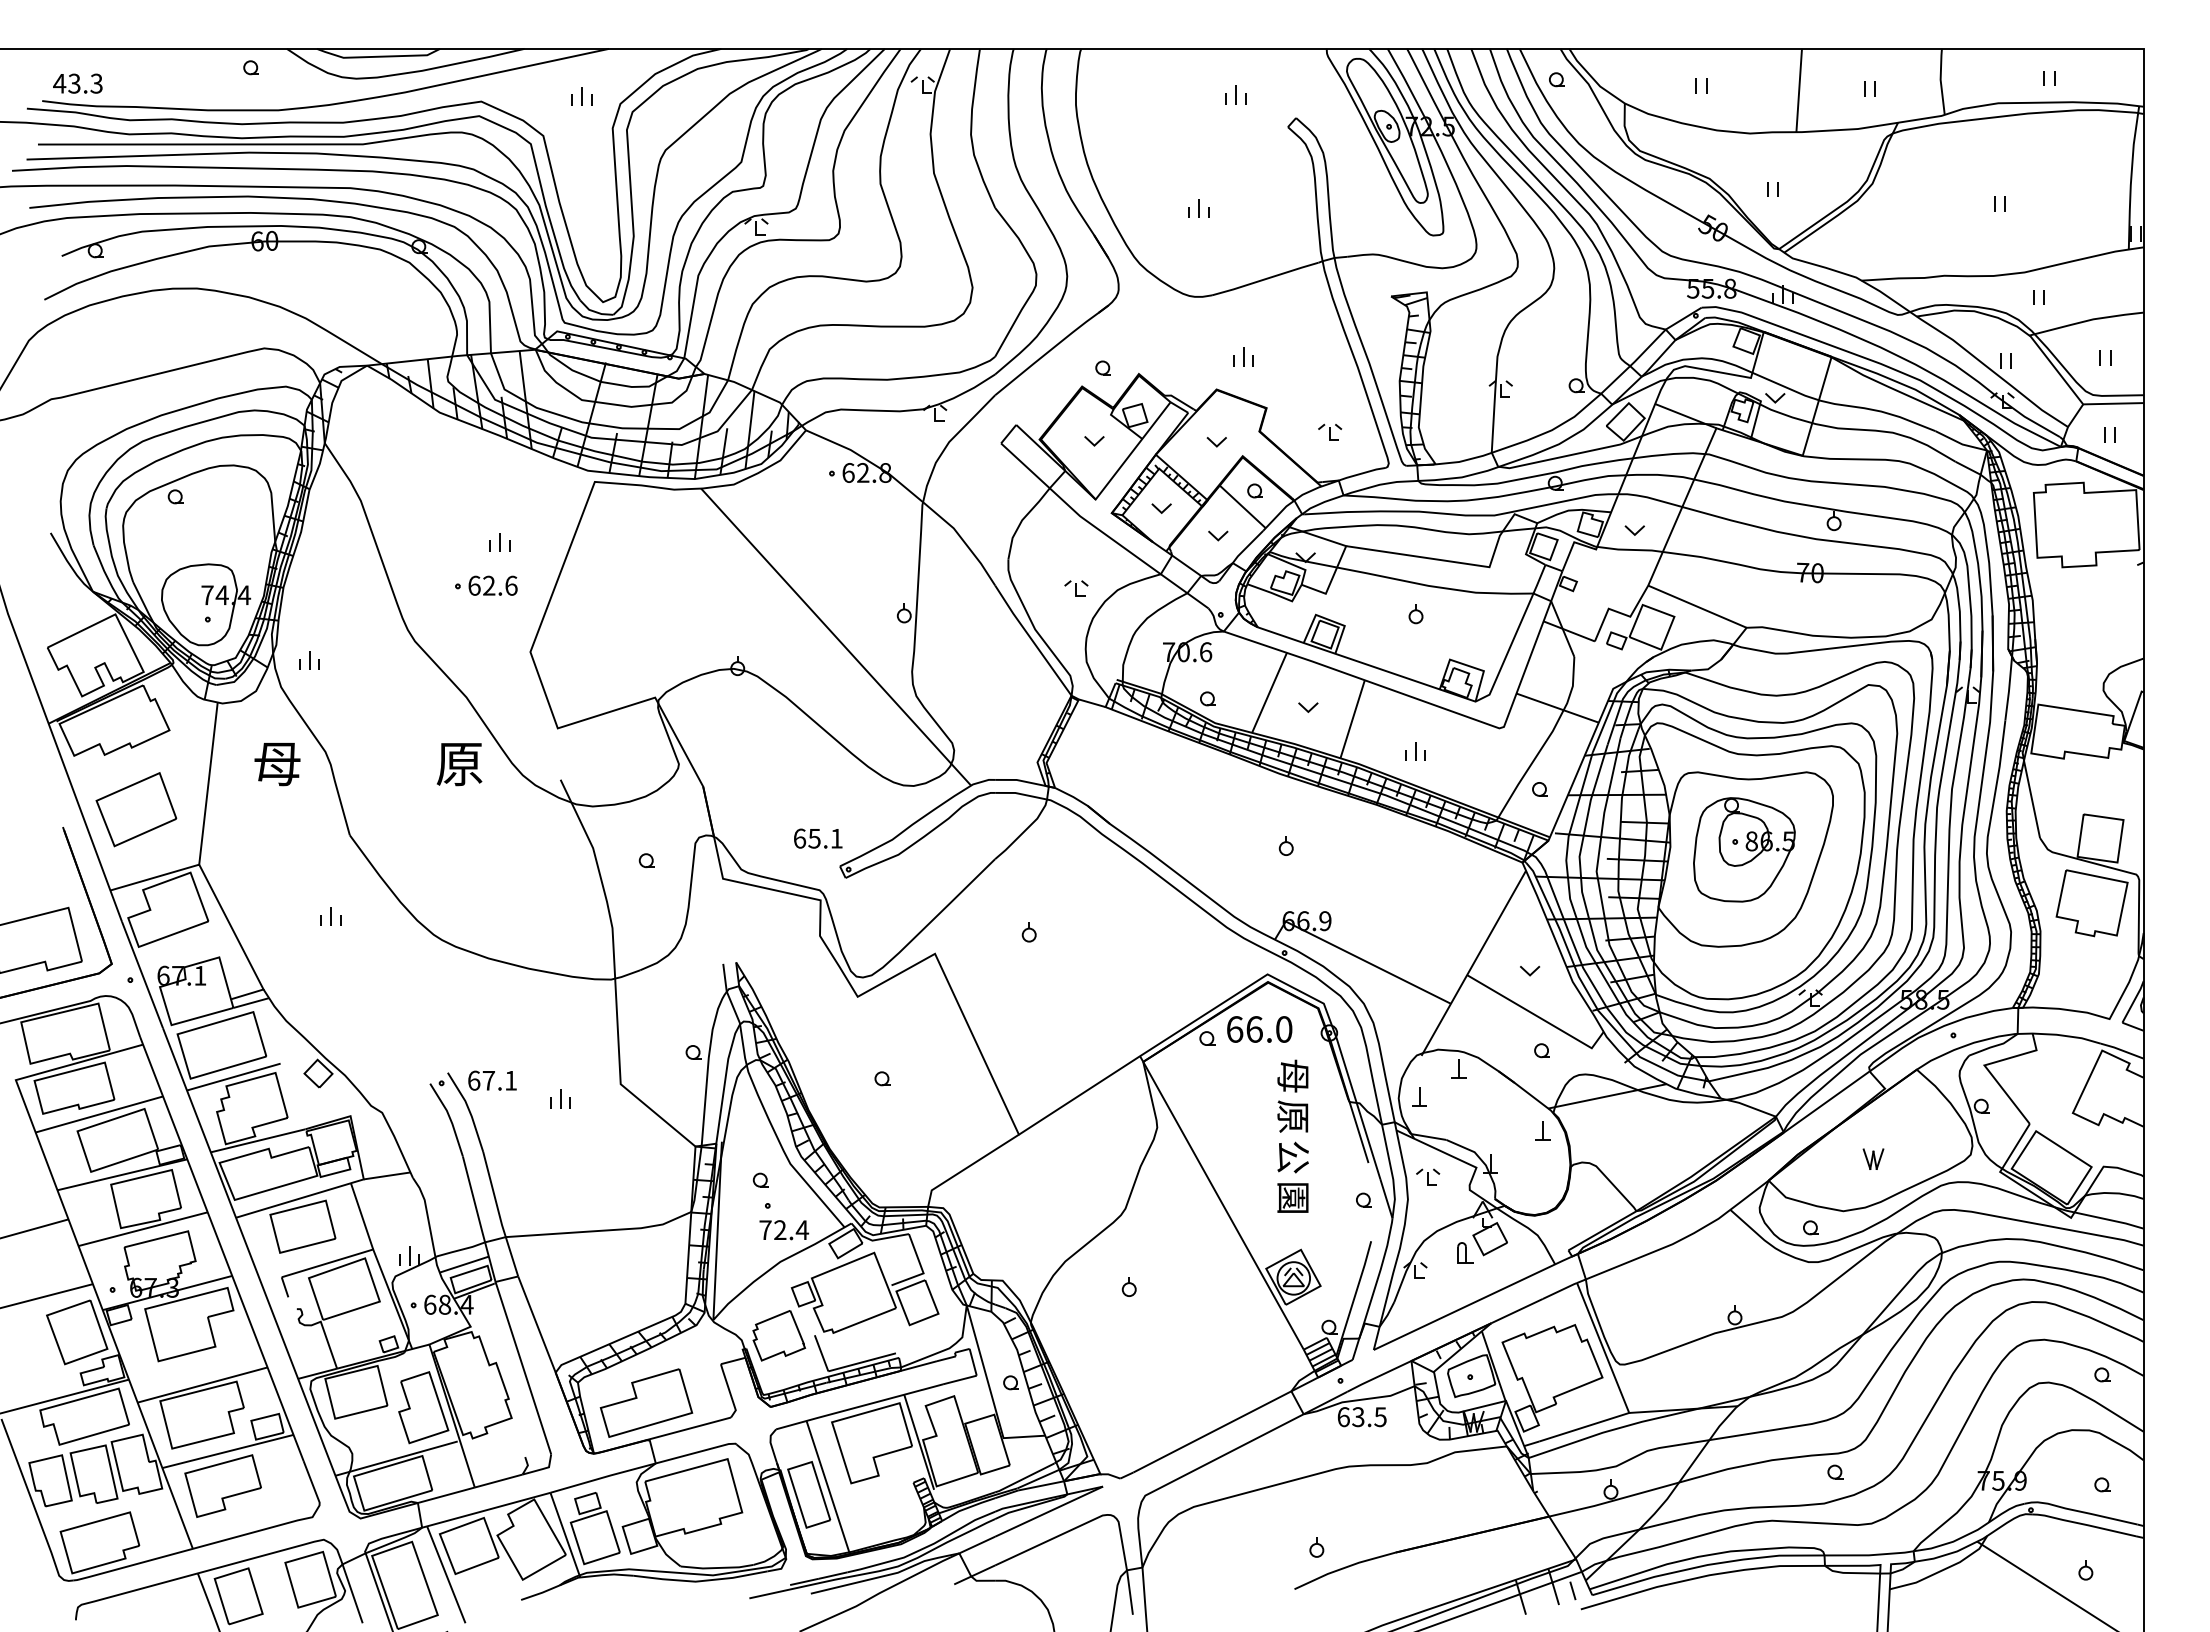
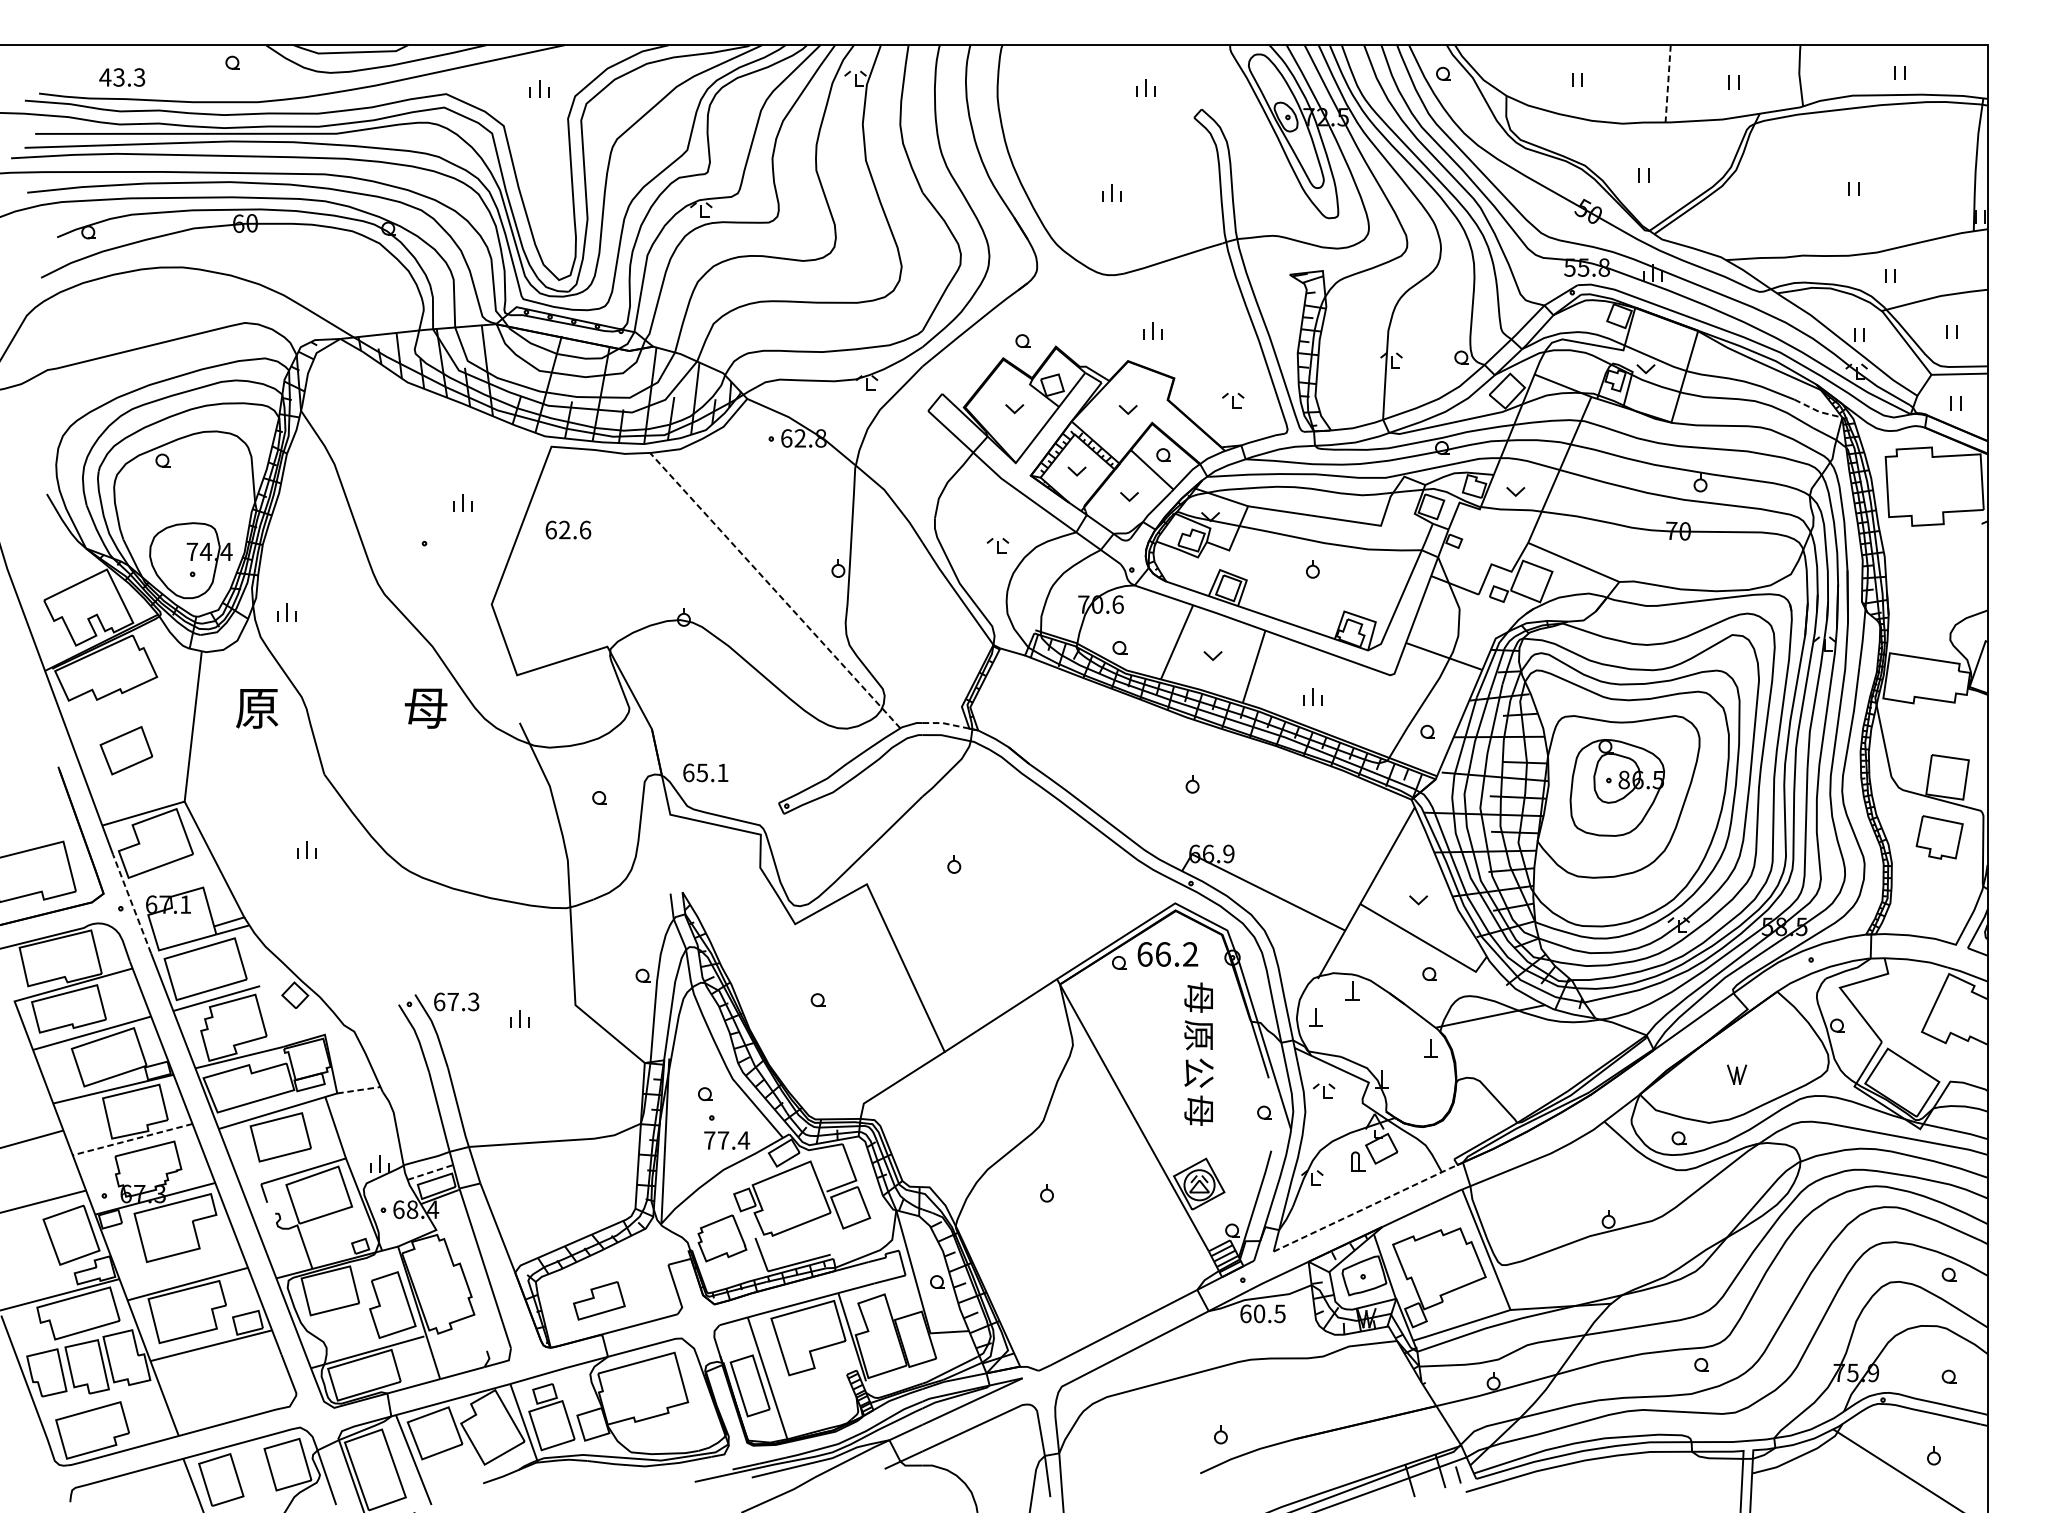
text: (77, 83) -> (121, 77), moved
line: (1799, 90) -> (1668, 83), solid -> dashed
line: (1960, 443) -> (1817, 411), solid -> dashed
text: (492, 585) -> (567, 529), moved
line: (836, 637) -> (775, 590), solid -> dashed
text: (277, 764) -> (257, 708), 母 -> 原
text: (459, 764) -> (425, 708), 原 -> 母
line: (1020, 780) -> (946, 723), solid -> dashed
part: (136, 809) -> (126, 750), size x0.7
text: (818, 838) -> (706, 772), moved
part: (2091, 903) -> (1939, 837), size x0.7
line: (142, 974) -> (132, 903), solid -> dashed
text: (1284, 1029) -> (1190, 954), 66.0 -> 66.2
text: (510, 1080) -> (473, 1001), 67.1 -> 67.3
line: (387, 1175) -> (359, 1089), solid -> dashed
text: (1292, 1197) -> (1198, 1110), 園 -> 母
line: (143, 1229) -> (132, 1139), solid -> dashed
text: (780, 1229) -> (723, 1139), 72.4 -> 77.4
line: (464, 1264) -> (430, 1172), solid -> dashed
line: (1473, 1302) -> (1366, 1207), solid -> dashed
part: (646, 1402) -> (599, 1300), size x0.6
text: (1358, 1416) -> (1259, 1313), 63.5 -> 60.5
part: (222, 1485) -> (206, 1377), removed

